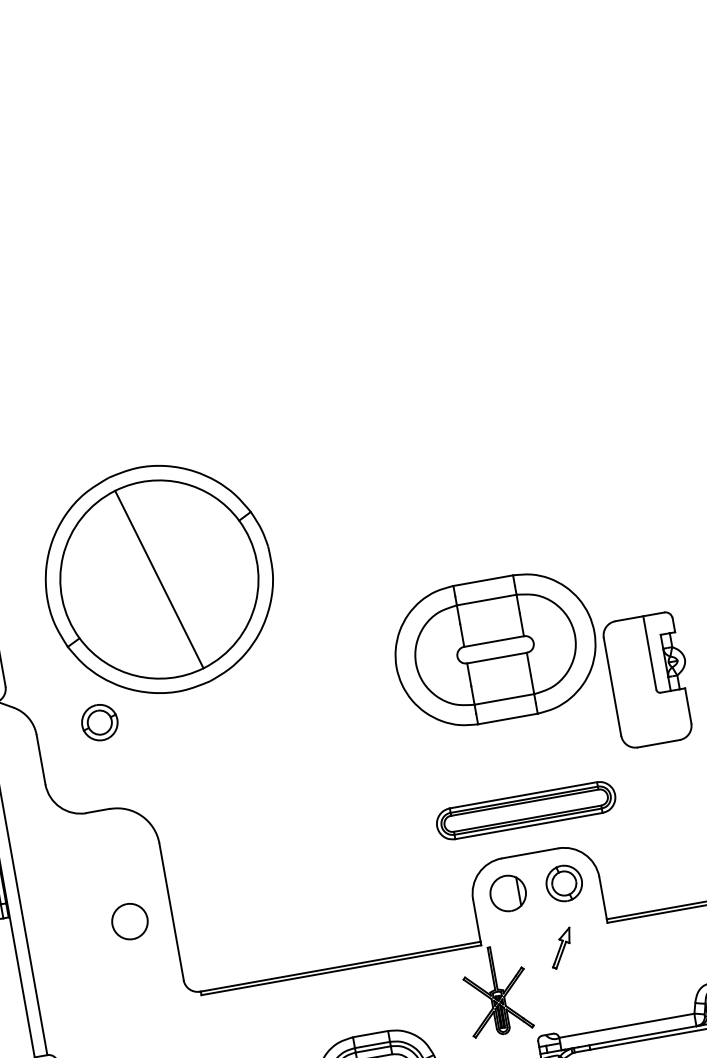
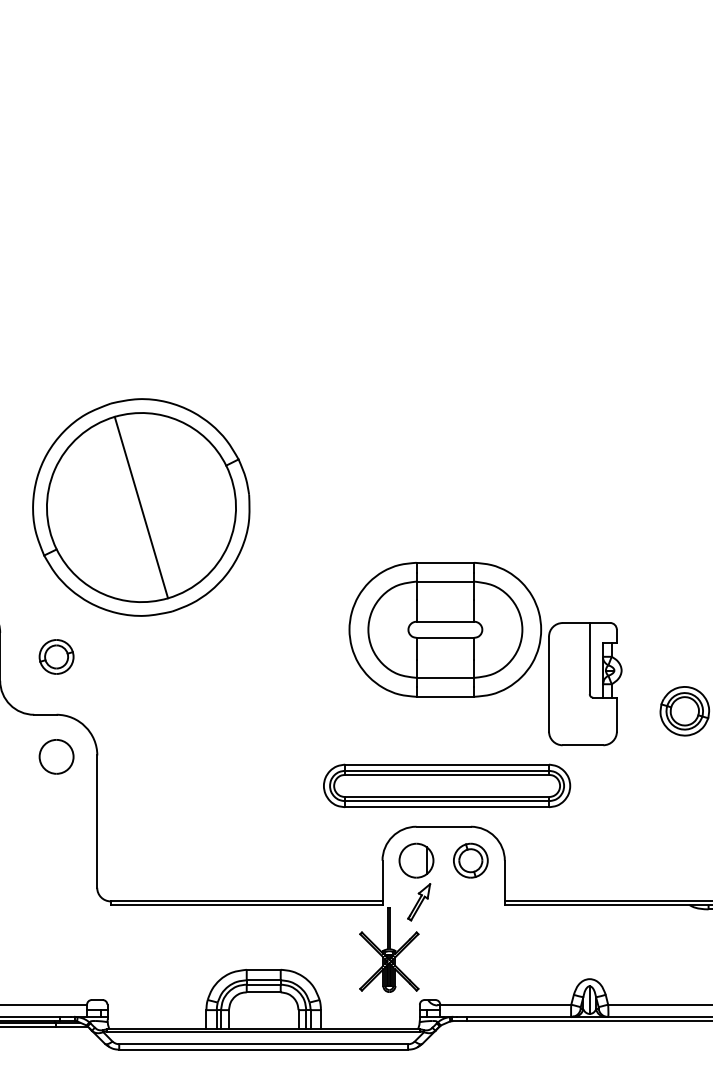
part: (99, 722) -> (56, 656), moved
part: (526, 810) -> (447, 785), size x1.43
part: (129, 921) -> (56, 756), moved
part: (561, 948) -> (419, 902), moved

